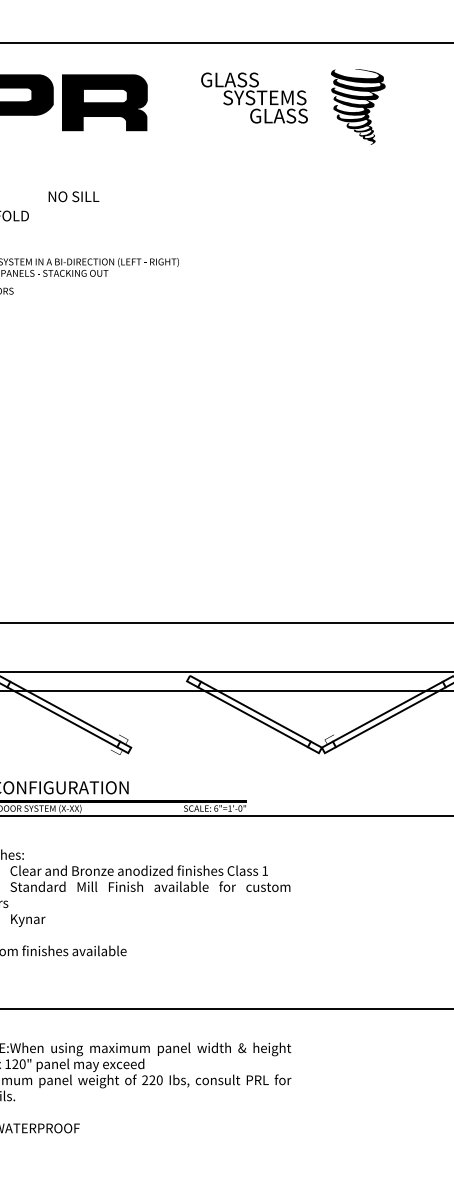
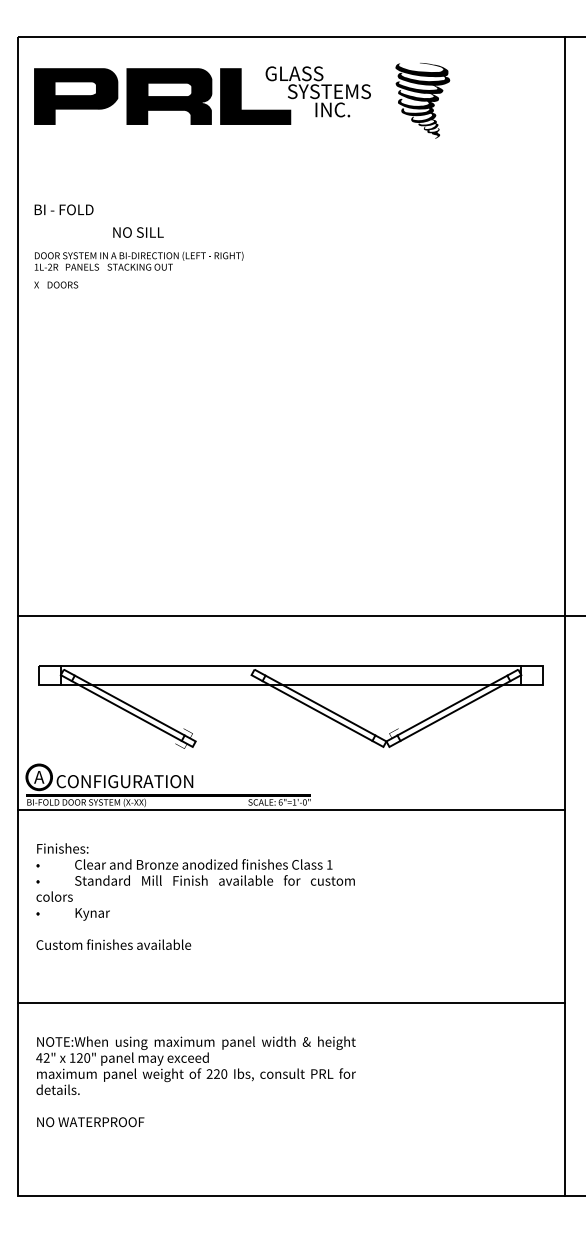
fill: (190, 102) -> (255, 96), added
text: (278, 115) -> (343, 109), GLASS -> INC.
text: (73, 196) -> (138, 232), moved

